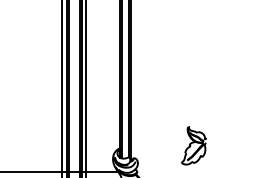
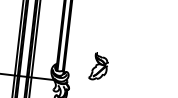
part: (193, 145) -> (98, 66), moved

